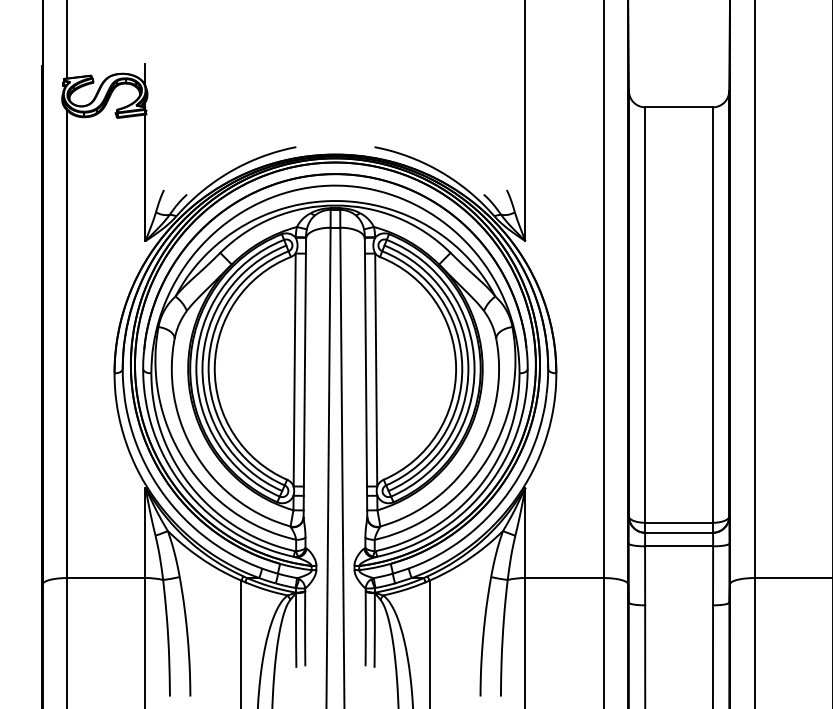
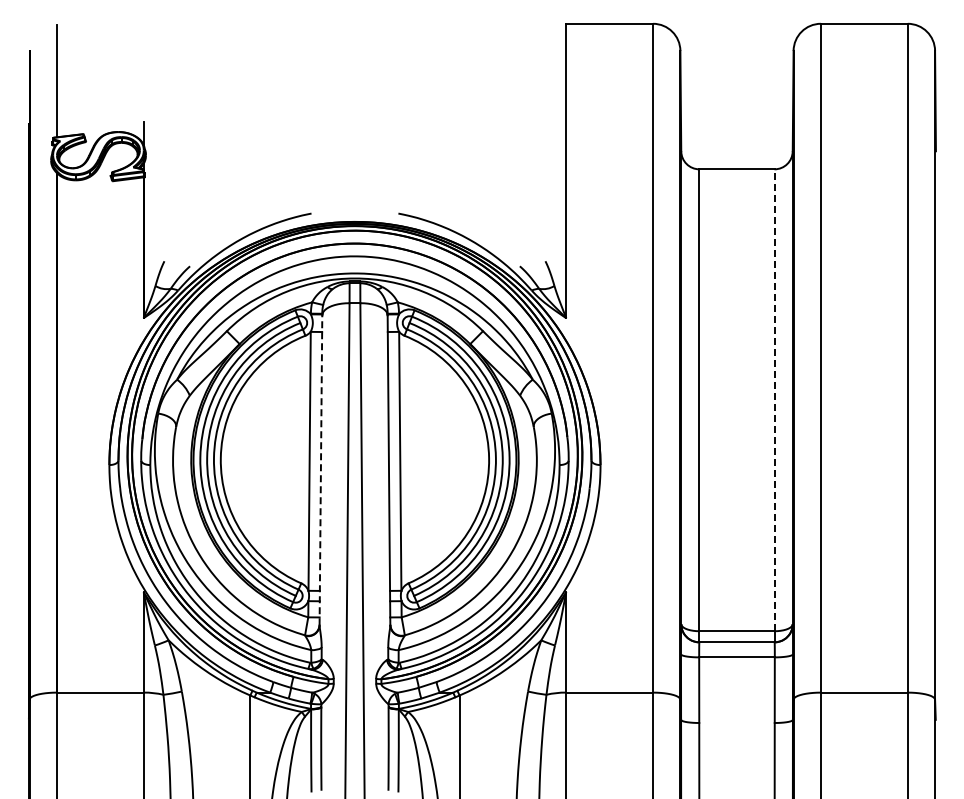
line: (712, 315) -> (774, 400), solid -> dashed
line: (304, 378) -> (320, 470), solid -> dashed

